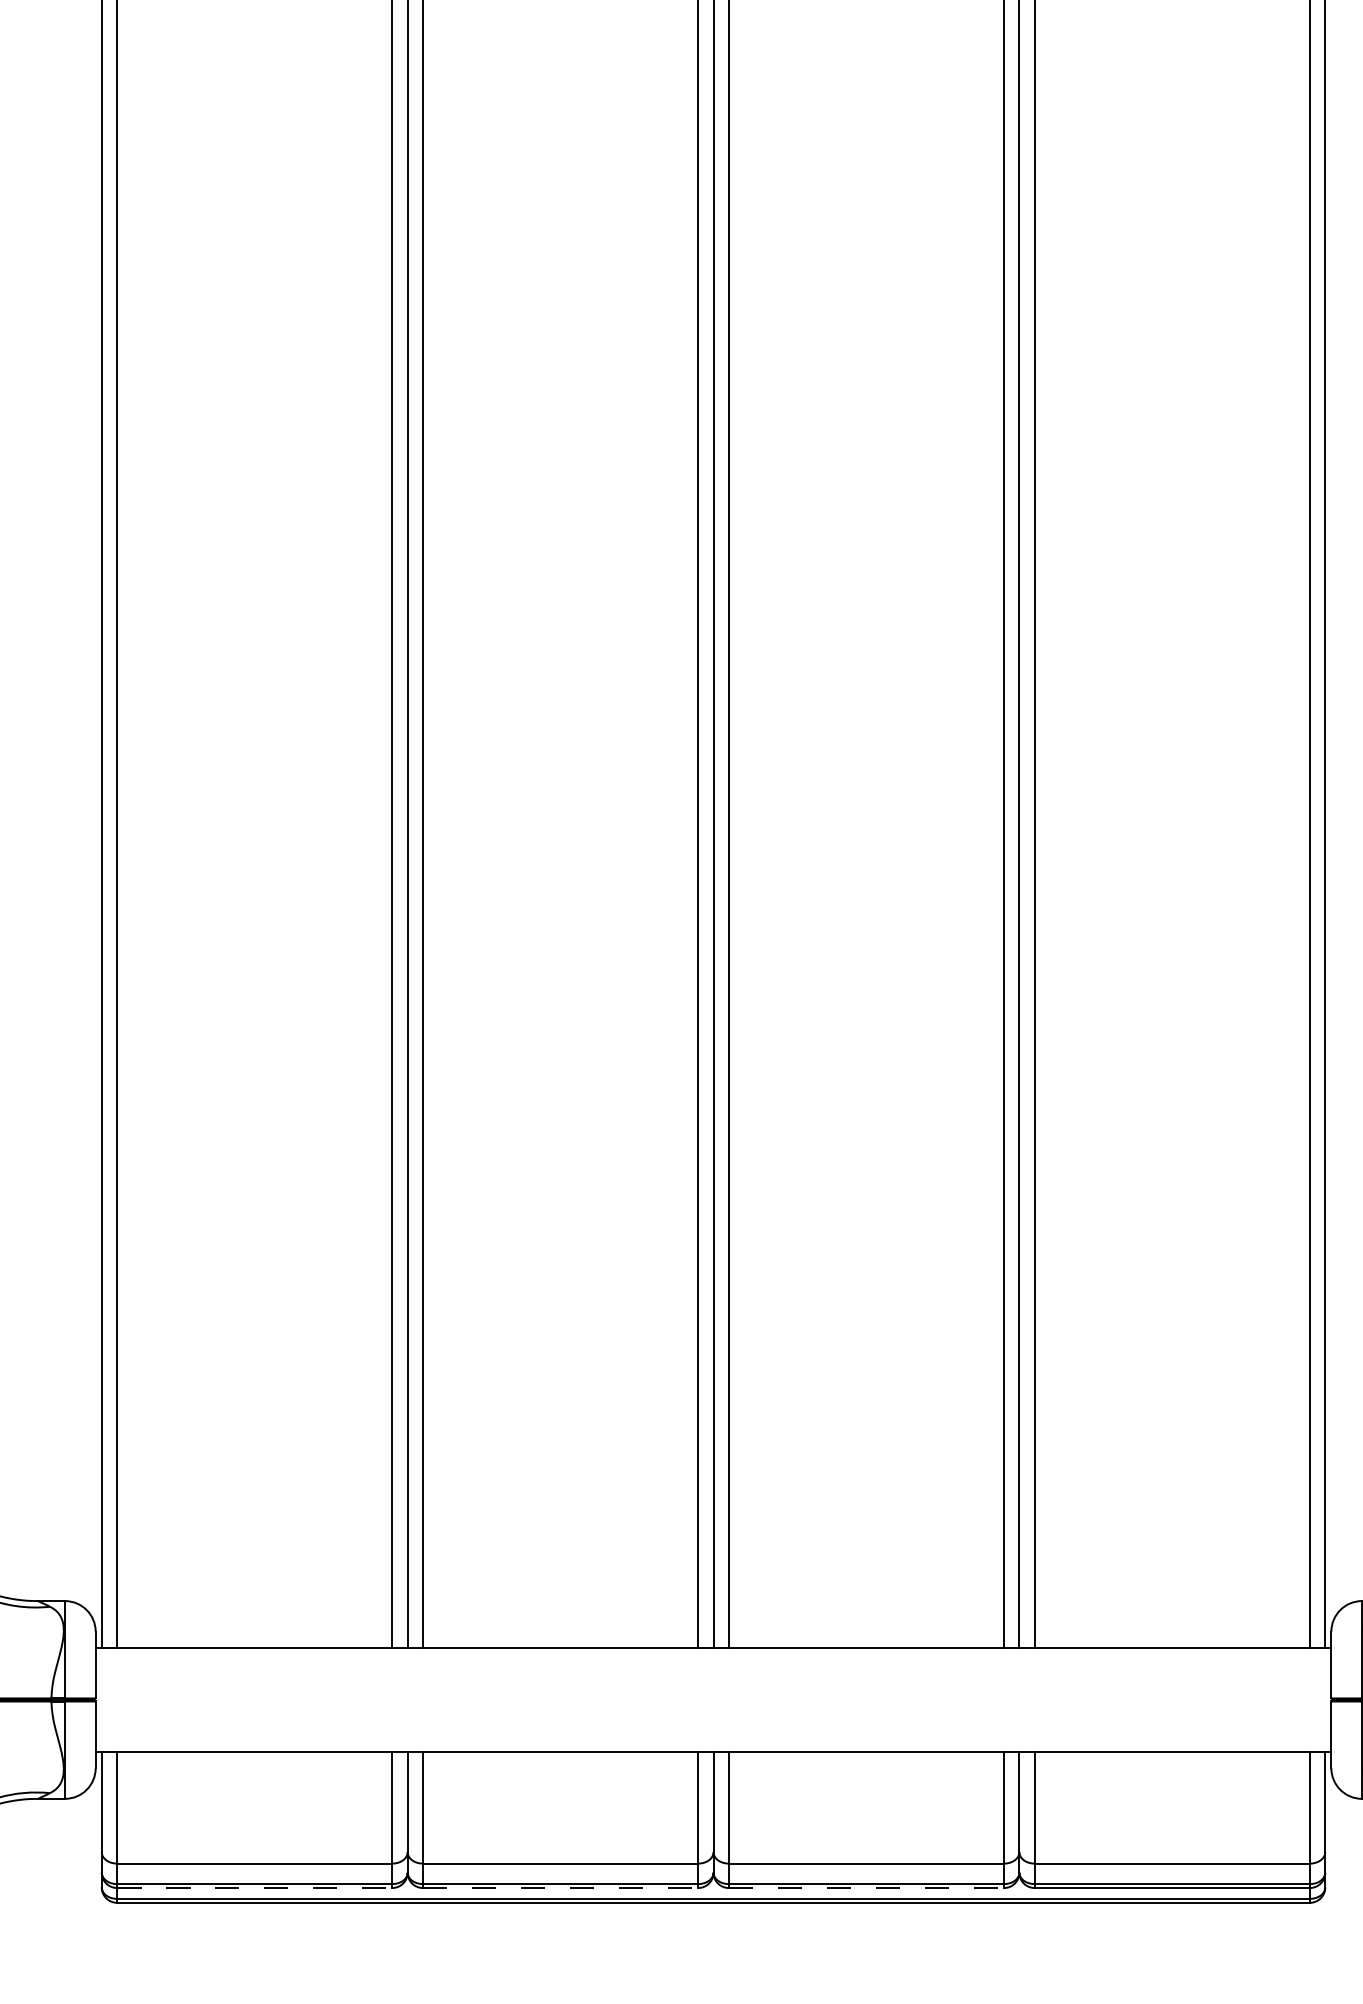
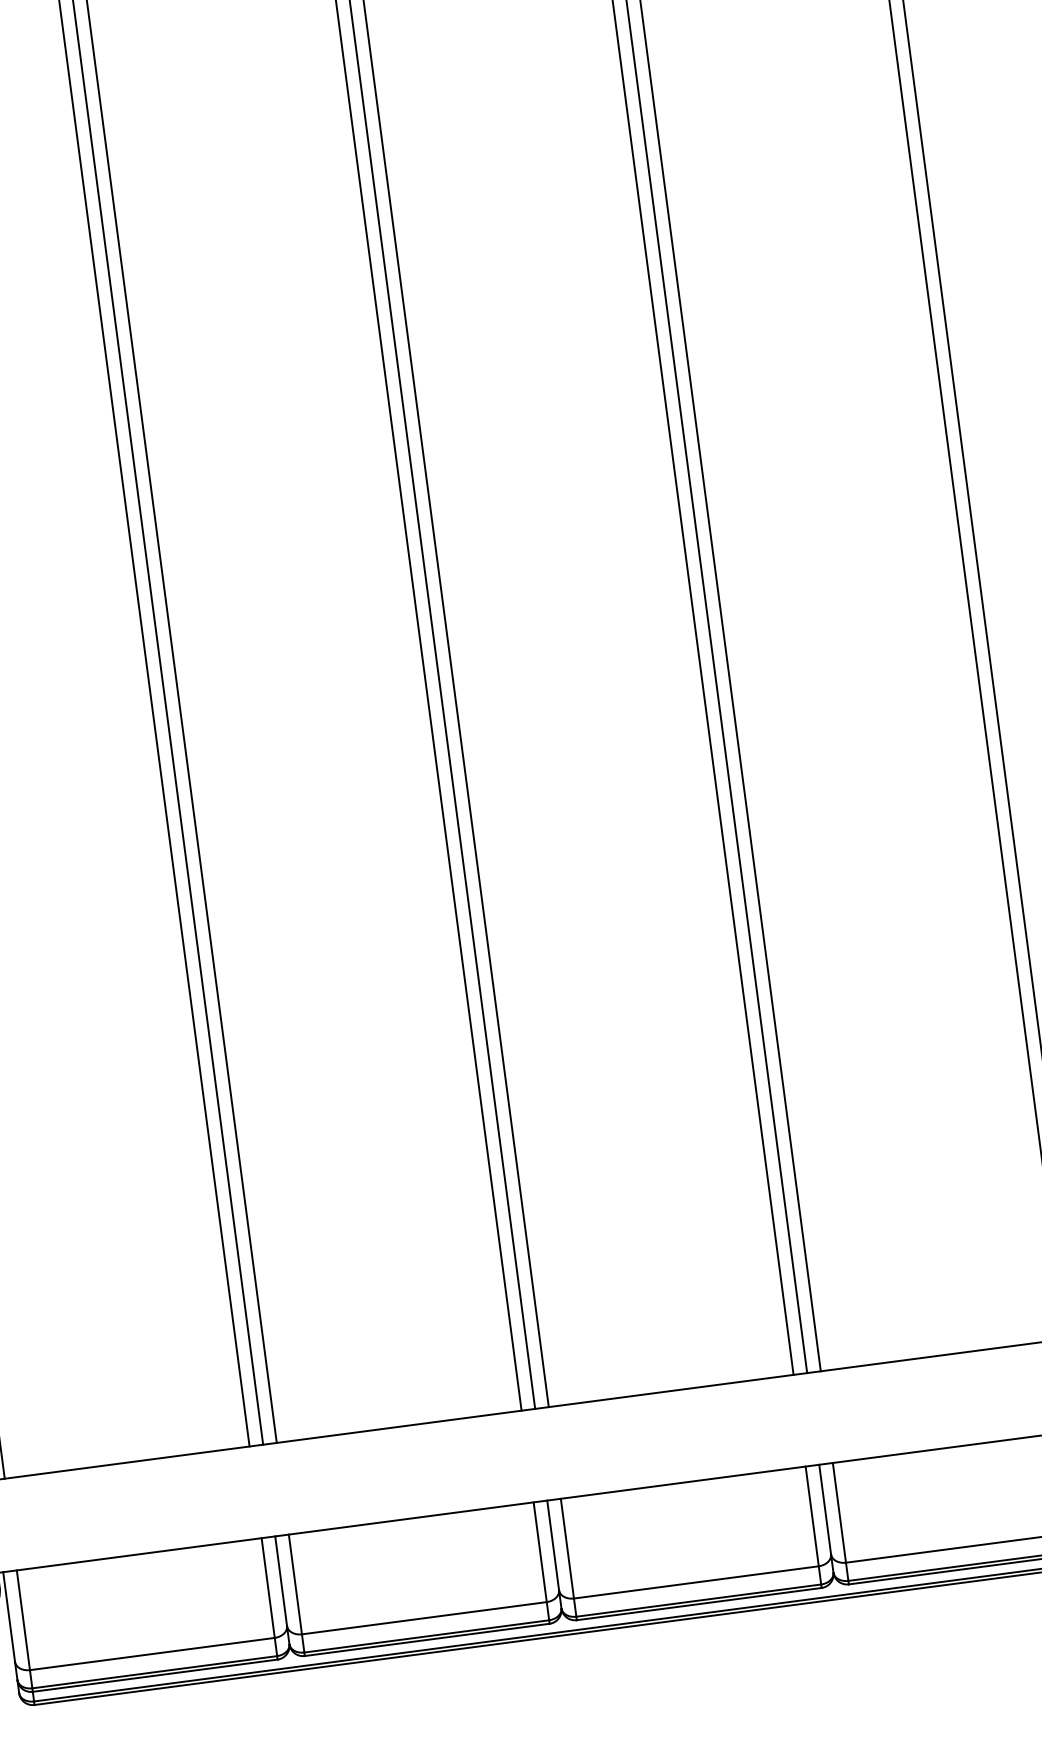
line: (254, 1888) -> (155, 1676), dashed -> solid
line: (560, 1888) -> (427, 1640), dashed -> solid
line: (866, 1888) -> (699, 1604), dashed -> solid

